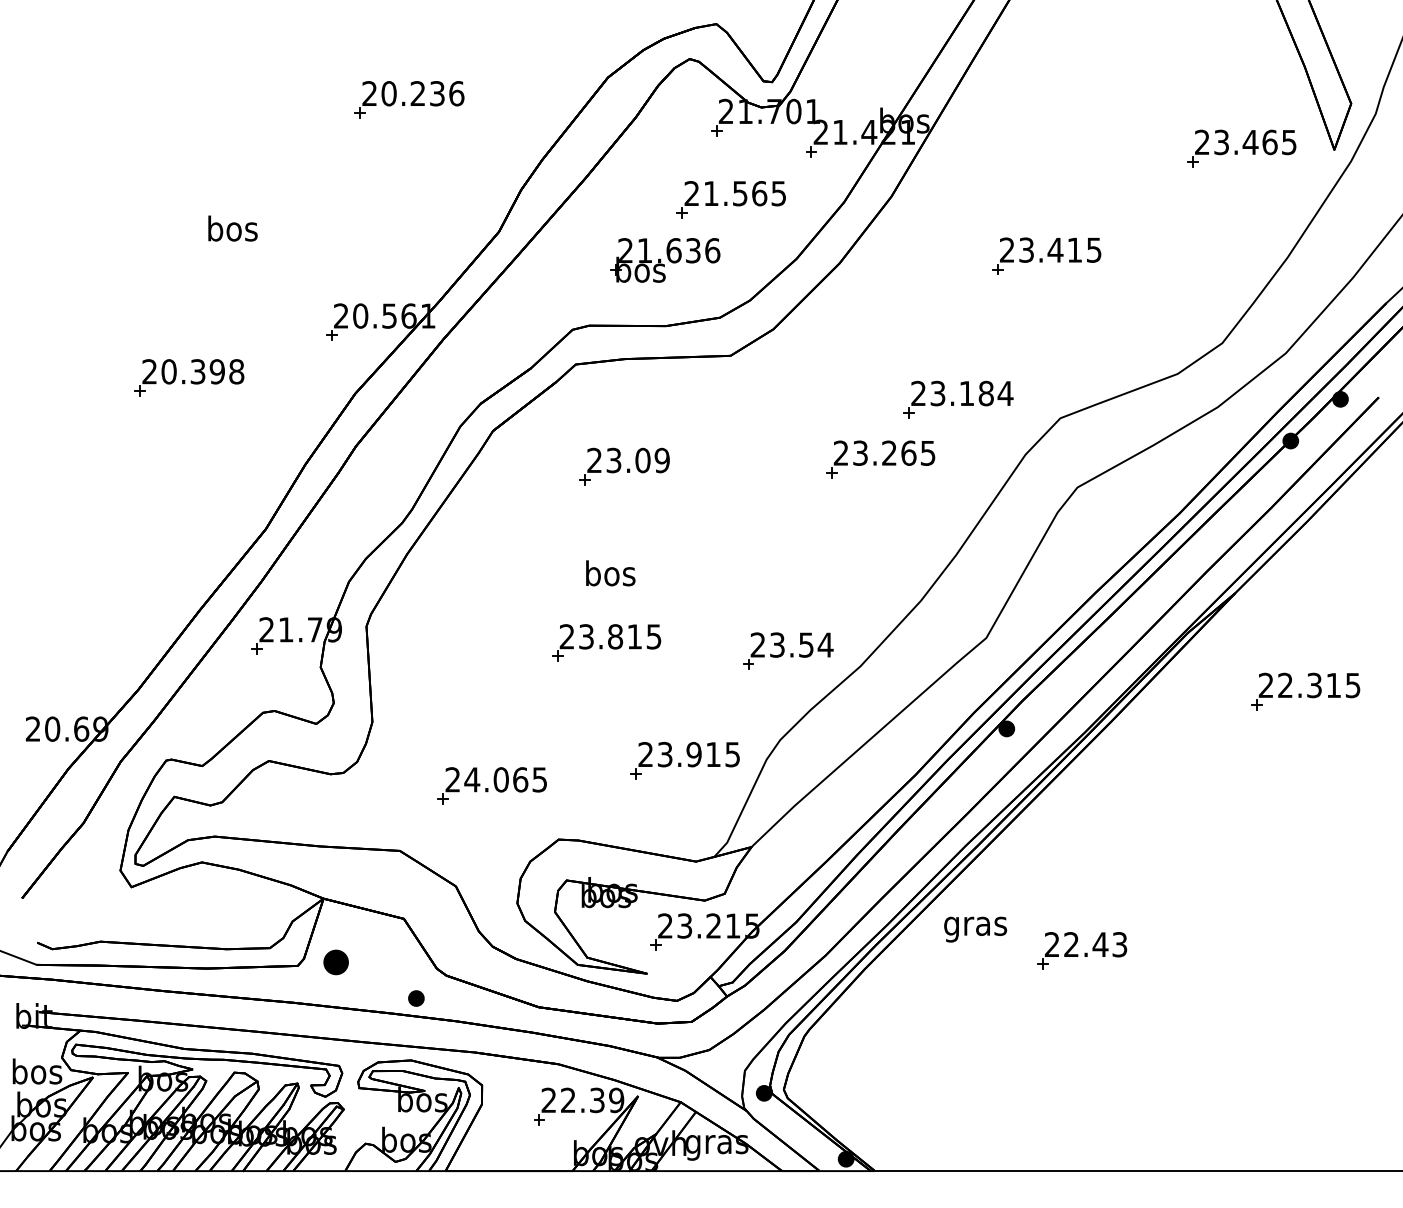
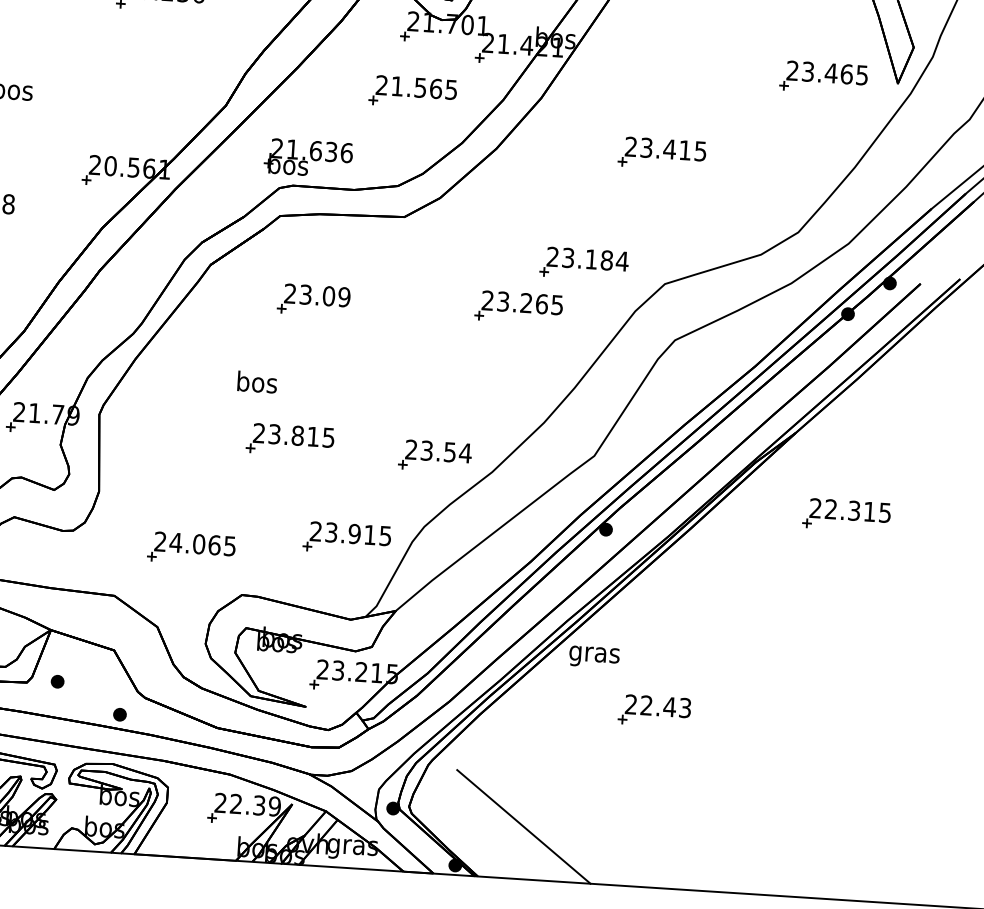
part: (665, 260) -> (308, 158), moved
text: (610, 573) -> (257, 382), moved
text: (975, 929) -> (594, 657), moved
part: (335, 962) -> (57, 681), size x0.62
line: (928, 1105) -> (523, 826), added

